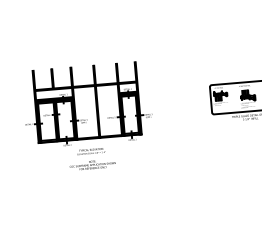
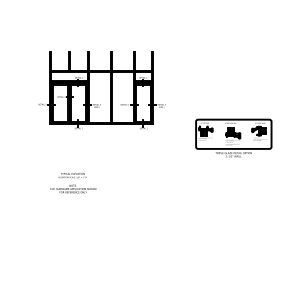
part: (87, 105) -> (101, 90), moved

